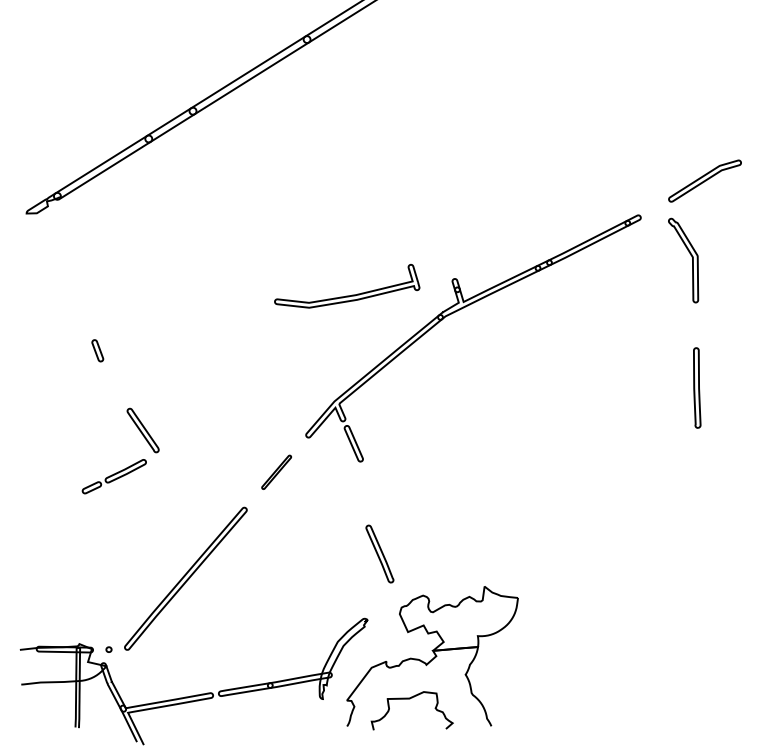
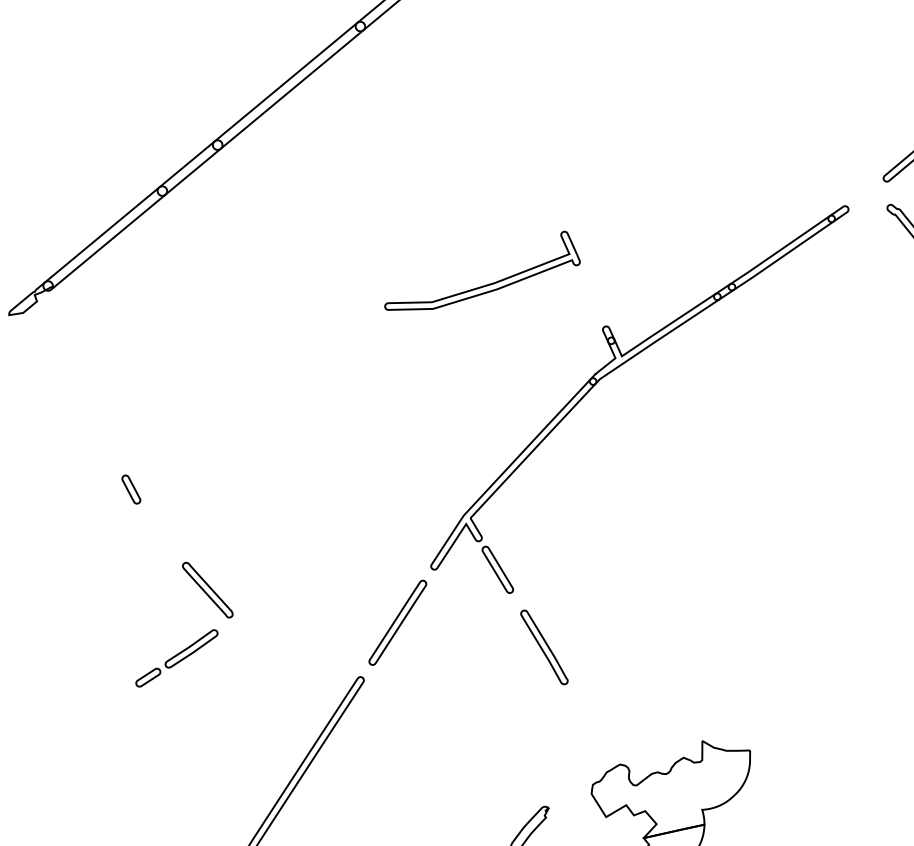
part: (347, 295) -> (483, 285), moved
part: (276, 472) -> (397, 623), size x1.67
part: (379, 553) -> (543, 646), moved

